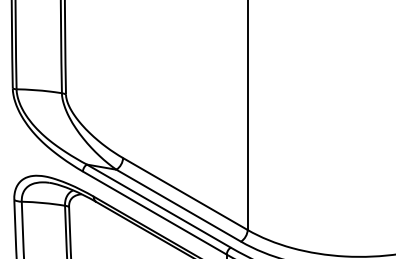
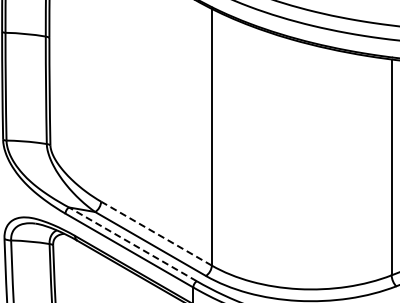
line: (185, 193) -> (156, 233), solid -> dashed
line: (158, 206) -> (132, 244), solid -> dashed

